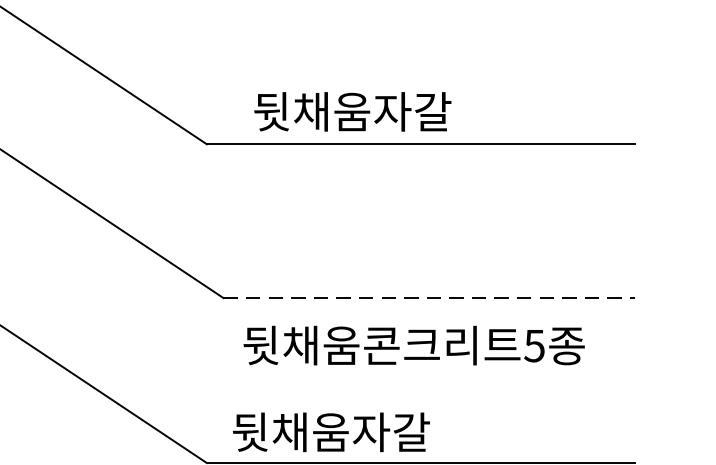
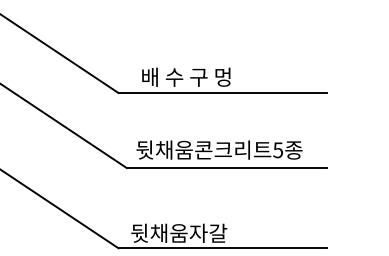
text: (352, 110) -> (189, 76), 뒷채움자갈 -> 배 수 구 멍
line: (430, 297) -> (227, 167), dashed -> solid
text: (414, 344) -> (219, 149), moved

